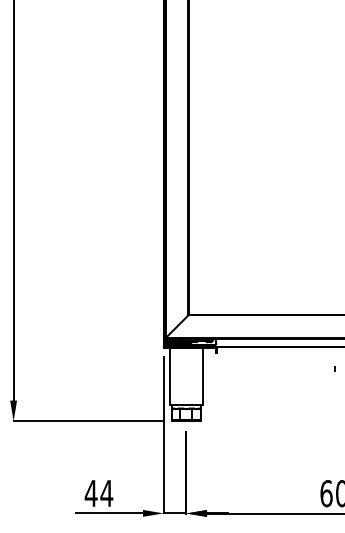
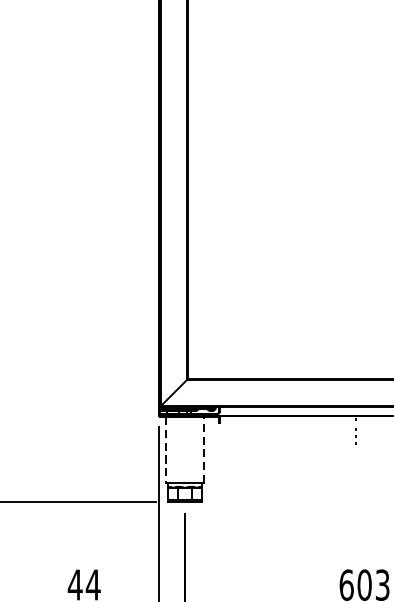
line: (203, 376) -> (204, 450), solid -> dashed
line: (169, 377) -> (165, 451), solid -> dashed

